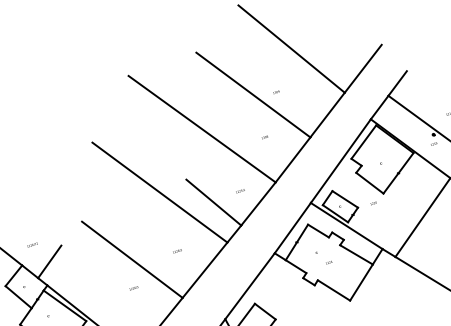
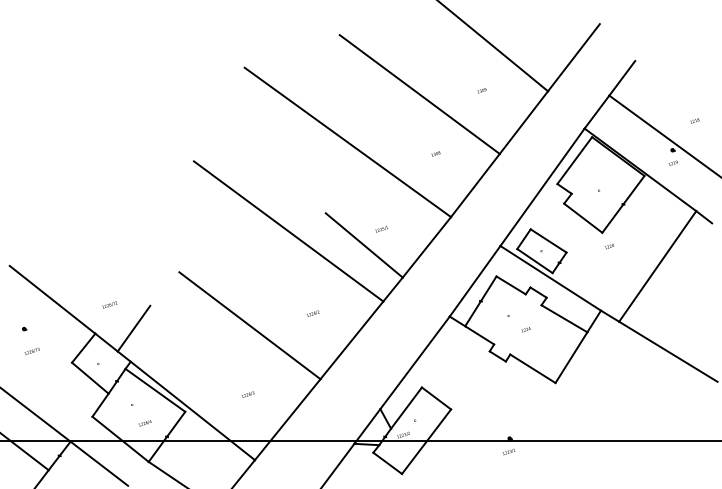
text: (275, 92) -> (481, 90), moved
text: (240, 191) -> (381, 229), moved
text: (373, 203) -> (609, 246), moved
text: (133, 288) -> (247, 394), moved

